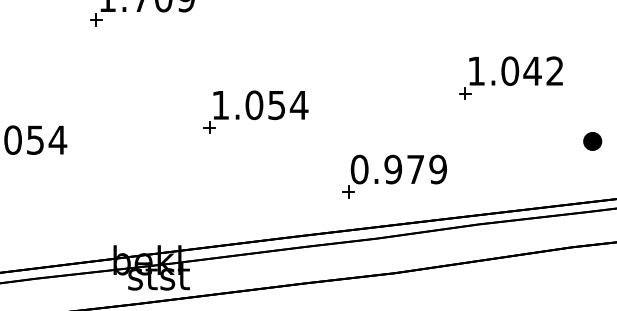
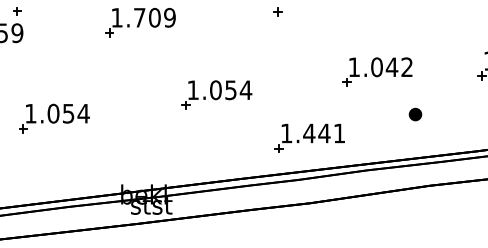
part: (510, 77) -> (377, 71), moved
part: (592, 141) -> (415, 114), moved
text: (397, 169) -> (312, 133), 0.979 -> 1.441

